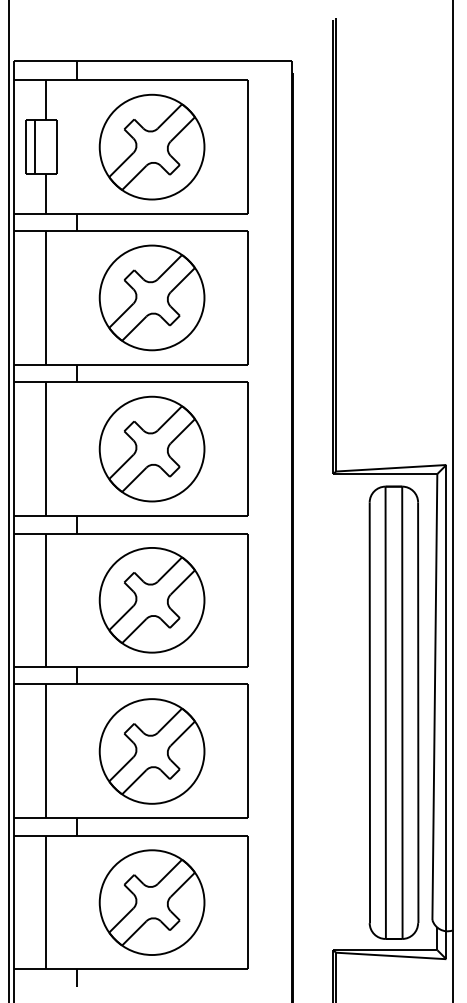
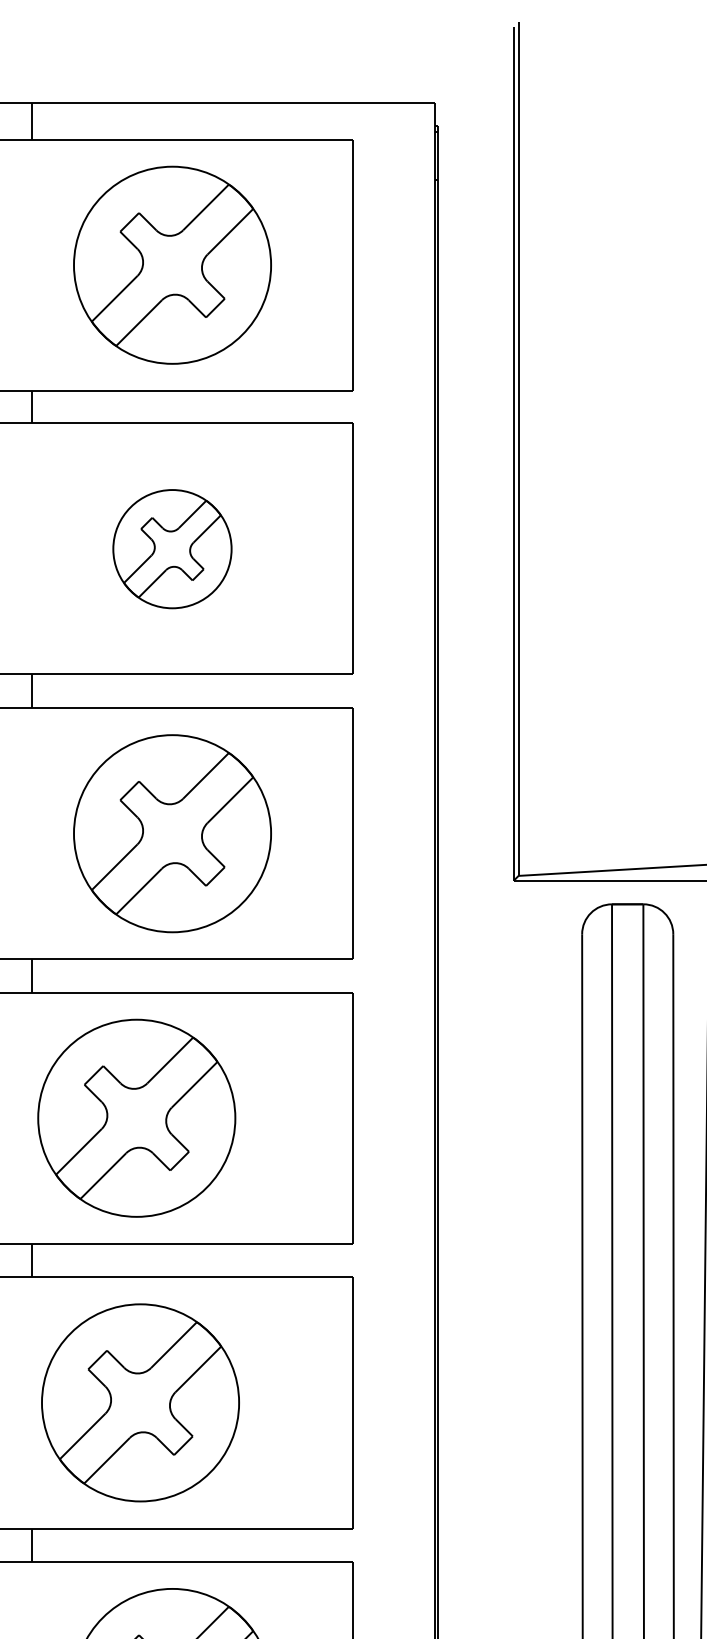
part: (151, 297) -> (171, 548), size x0.6
part: (151, 600) -> (135, 1118), moved
part: (151, 751) -> (139, 1402), moved

